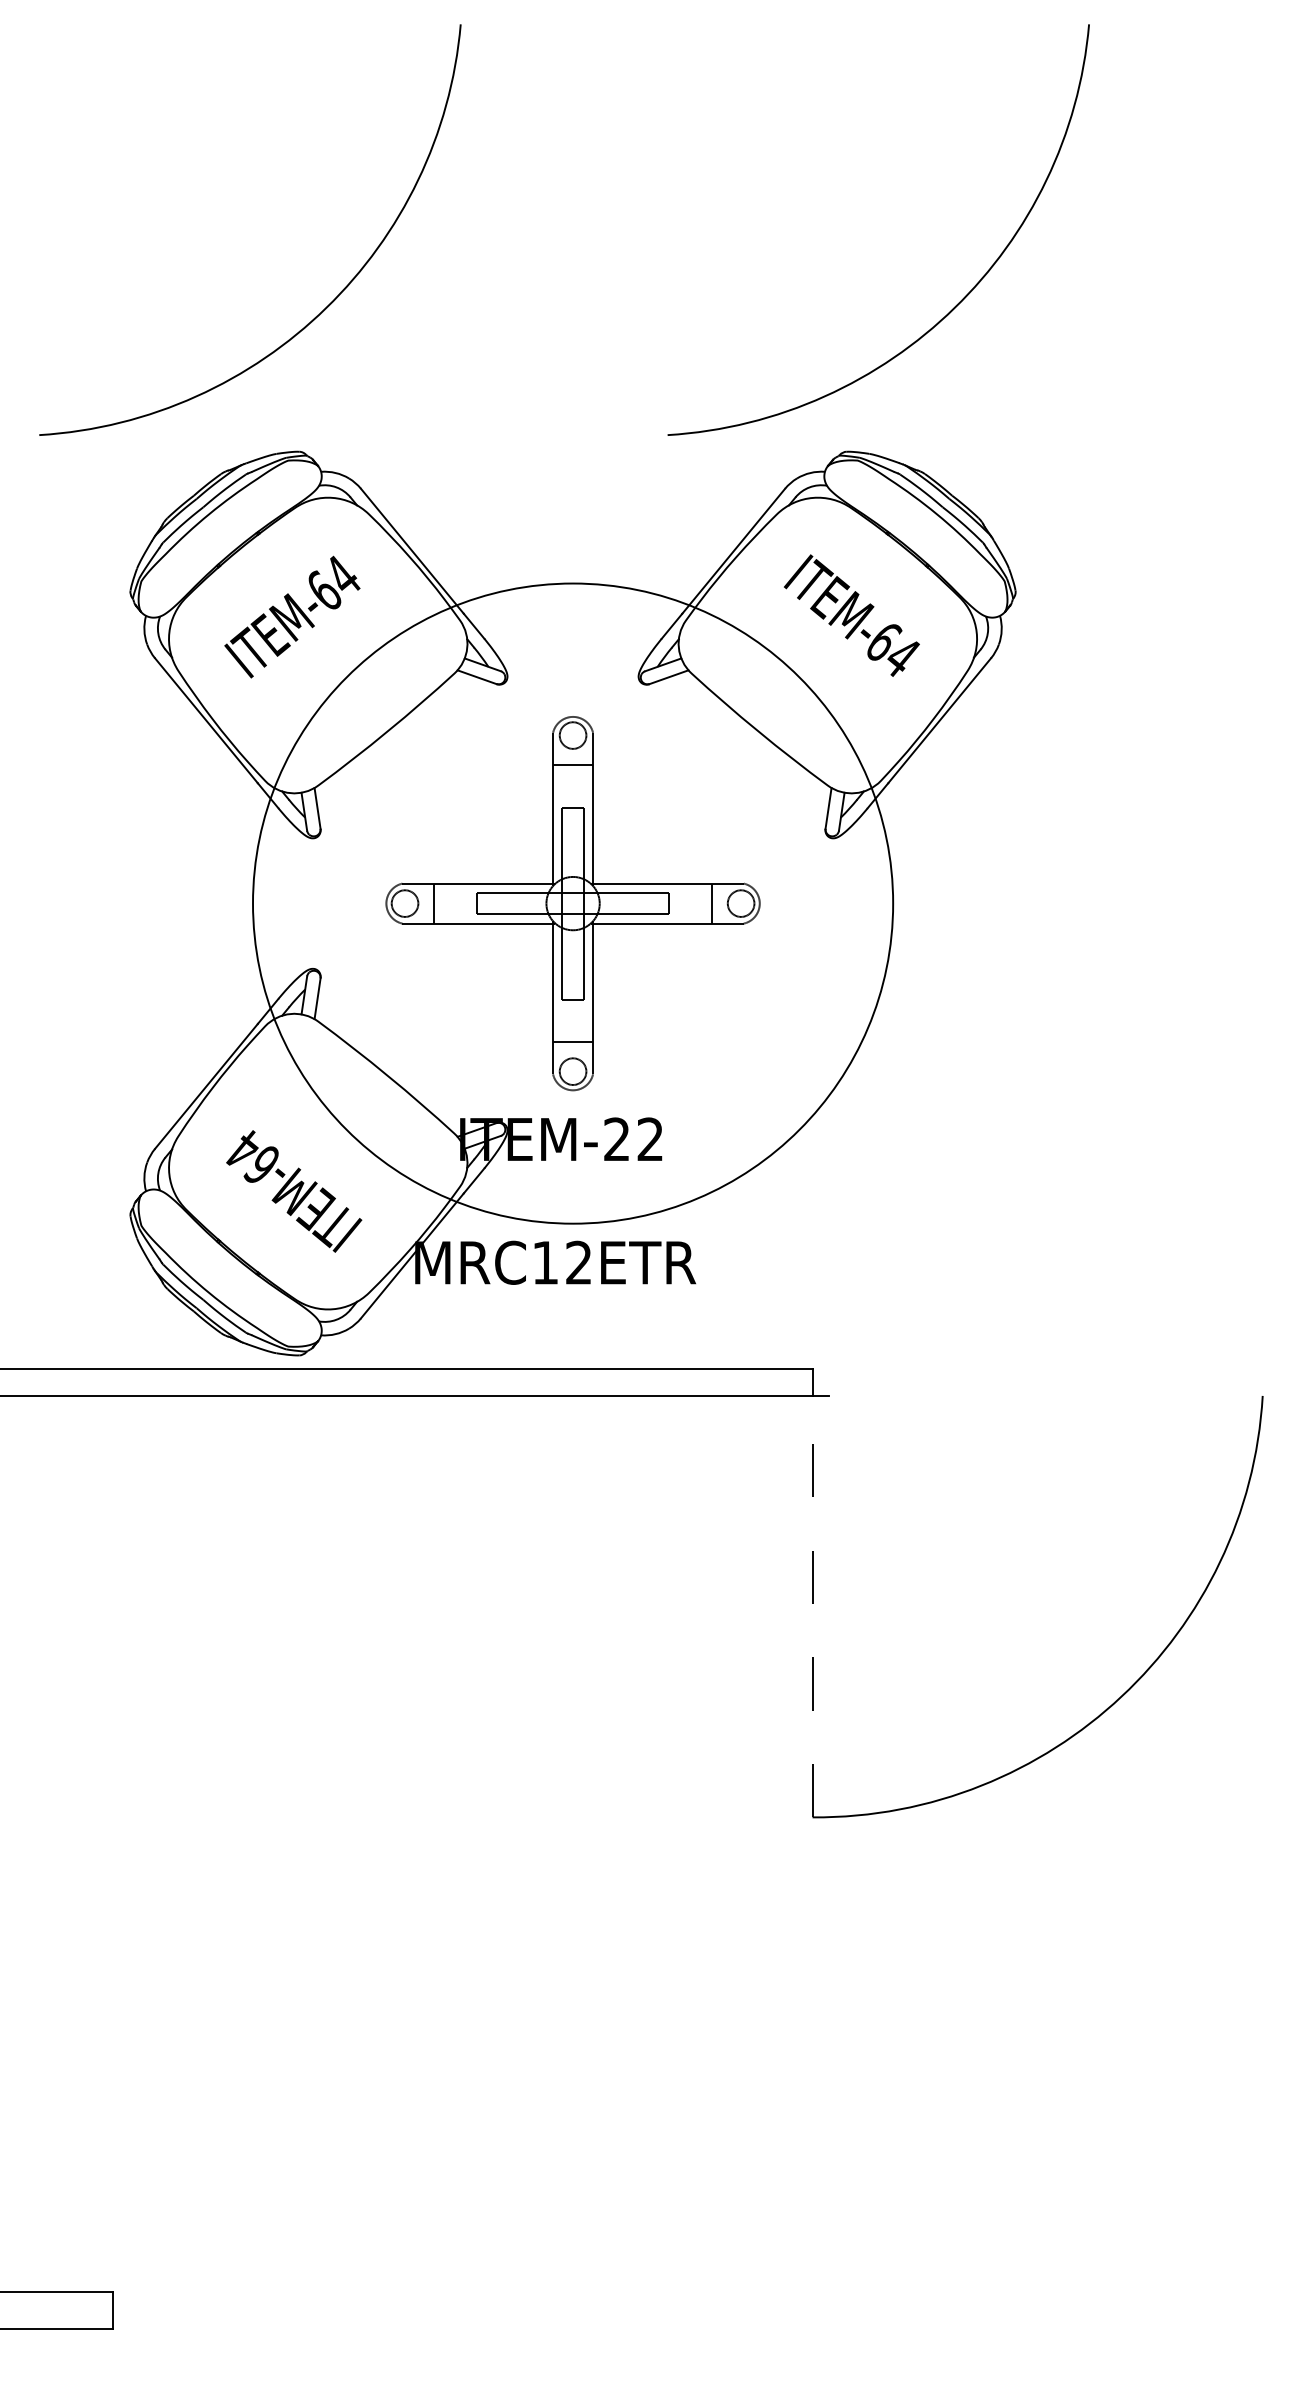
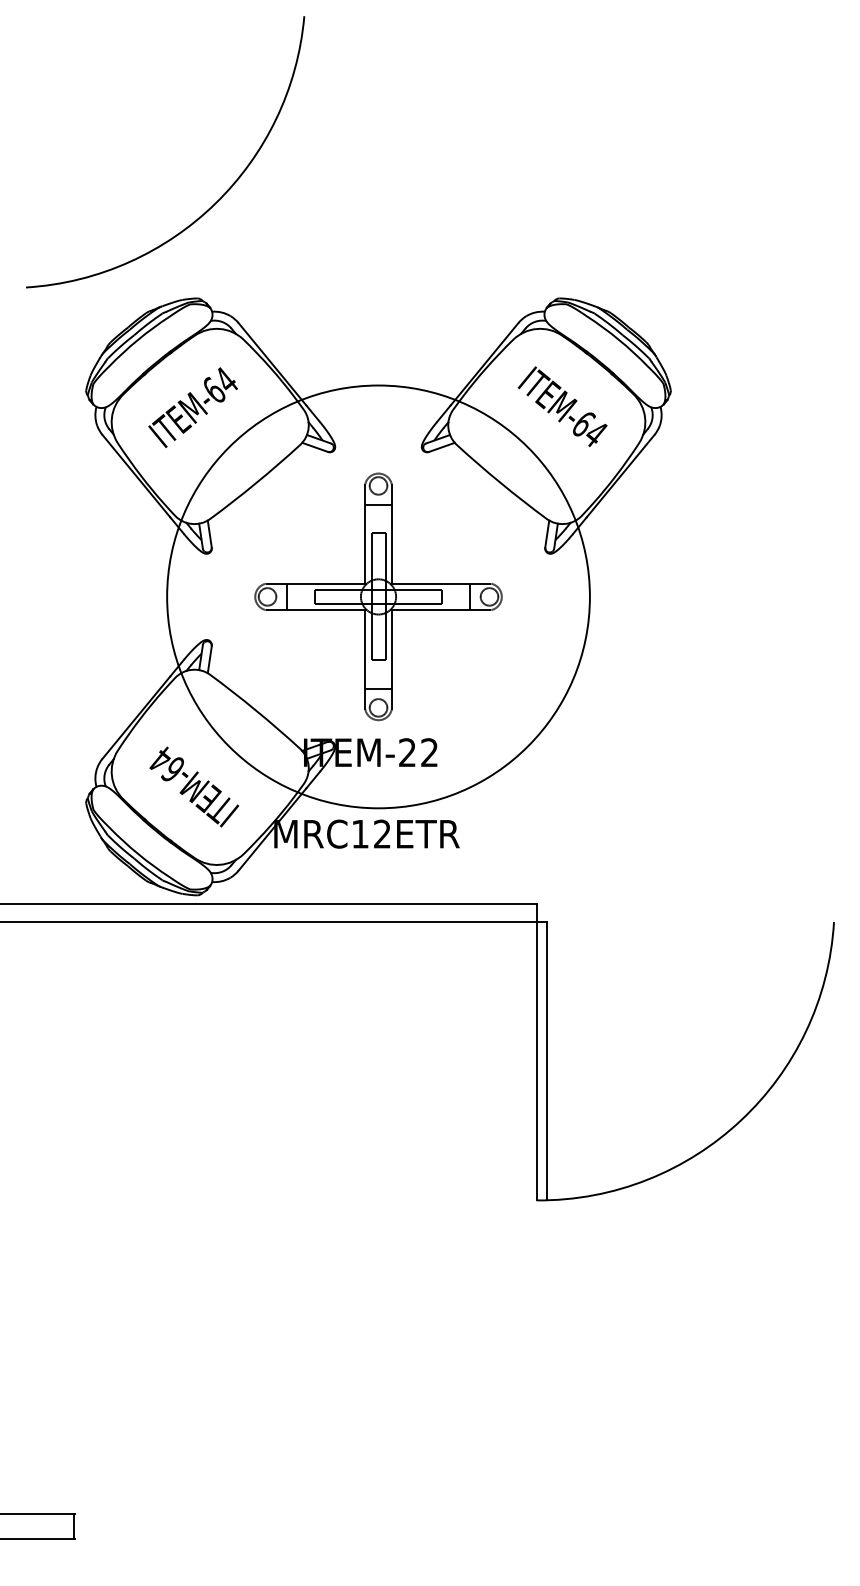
arc: (945, 313) -> (624, 207), removed
line: (812, 1605) -> (536, 1060), dashed -> solid
line: (828, 1607) -> (547, 1061), added

